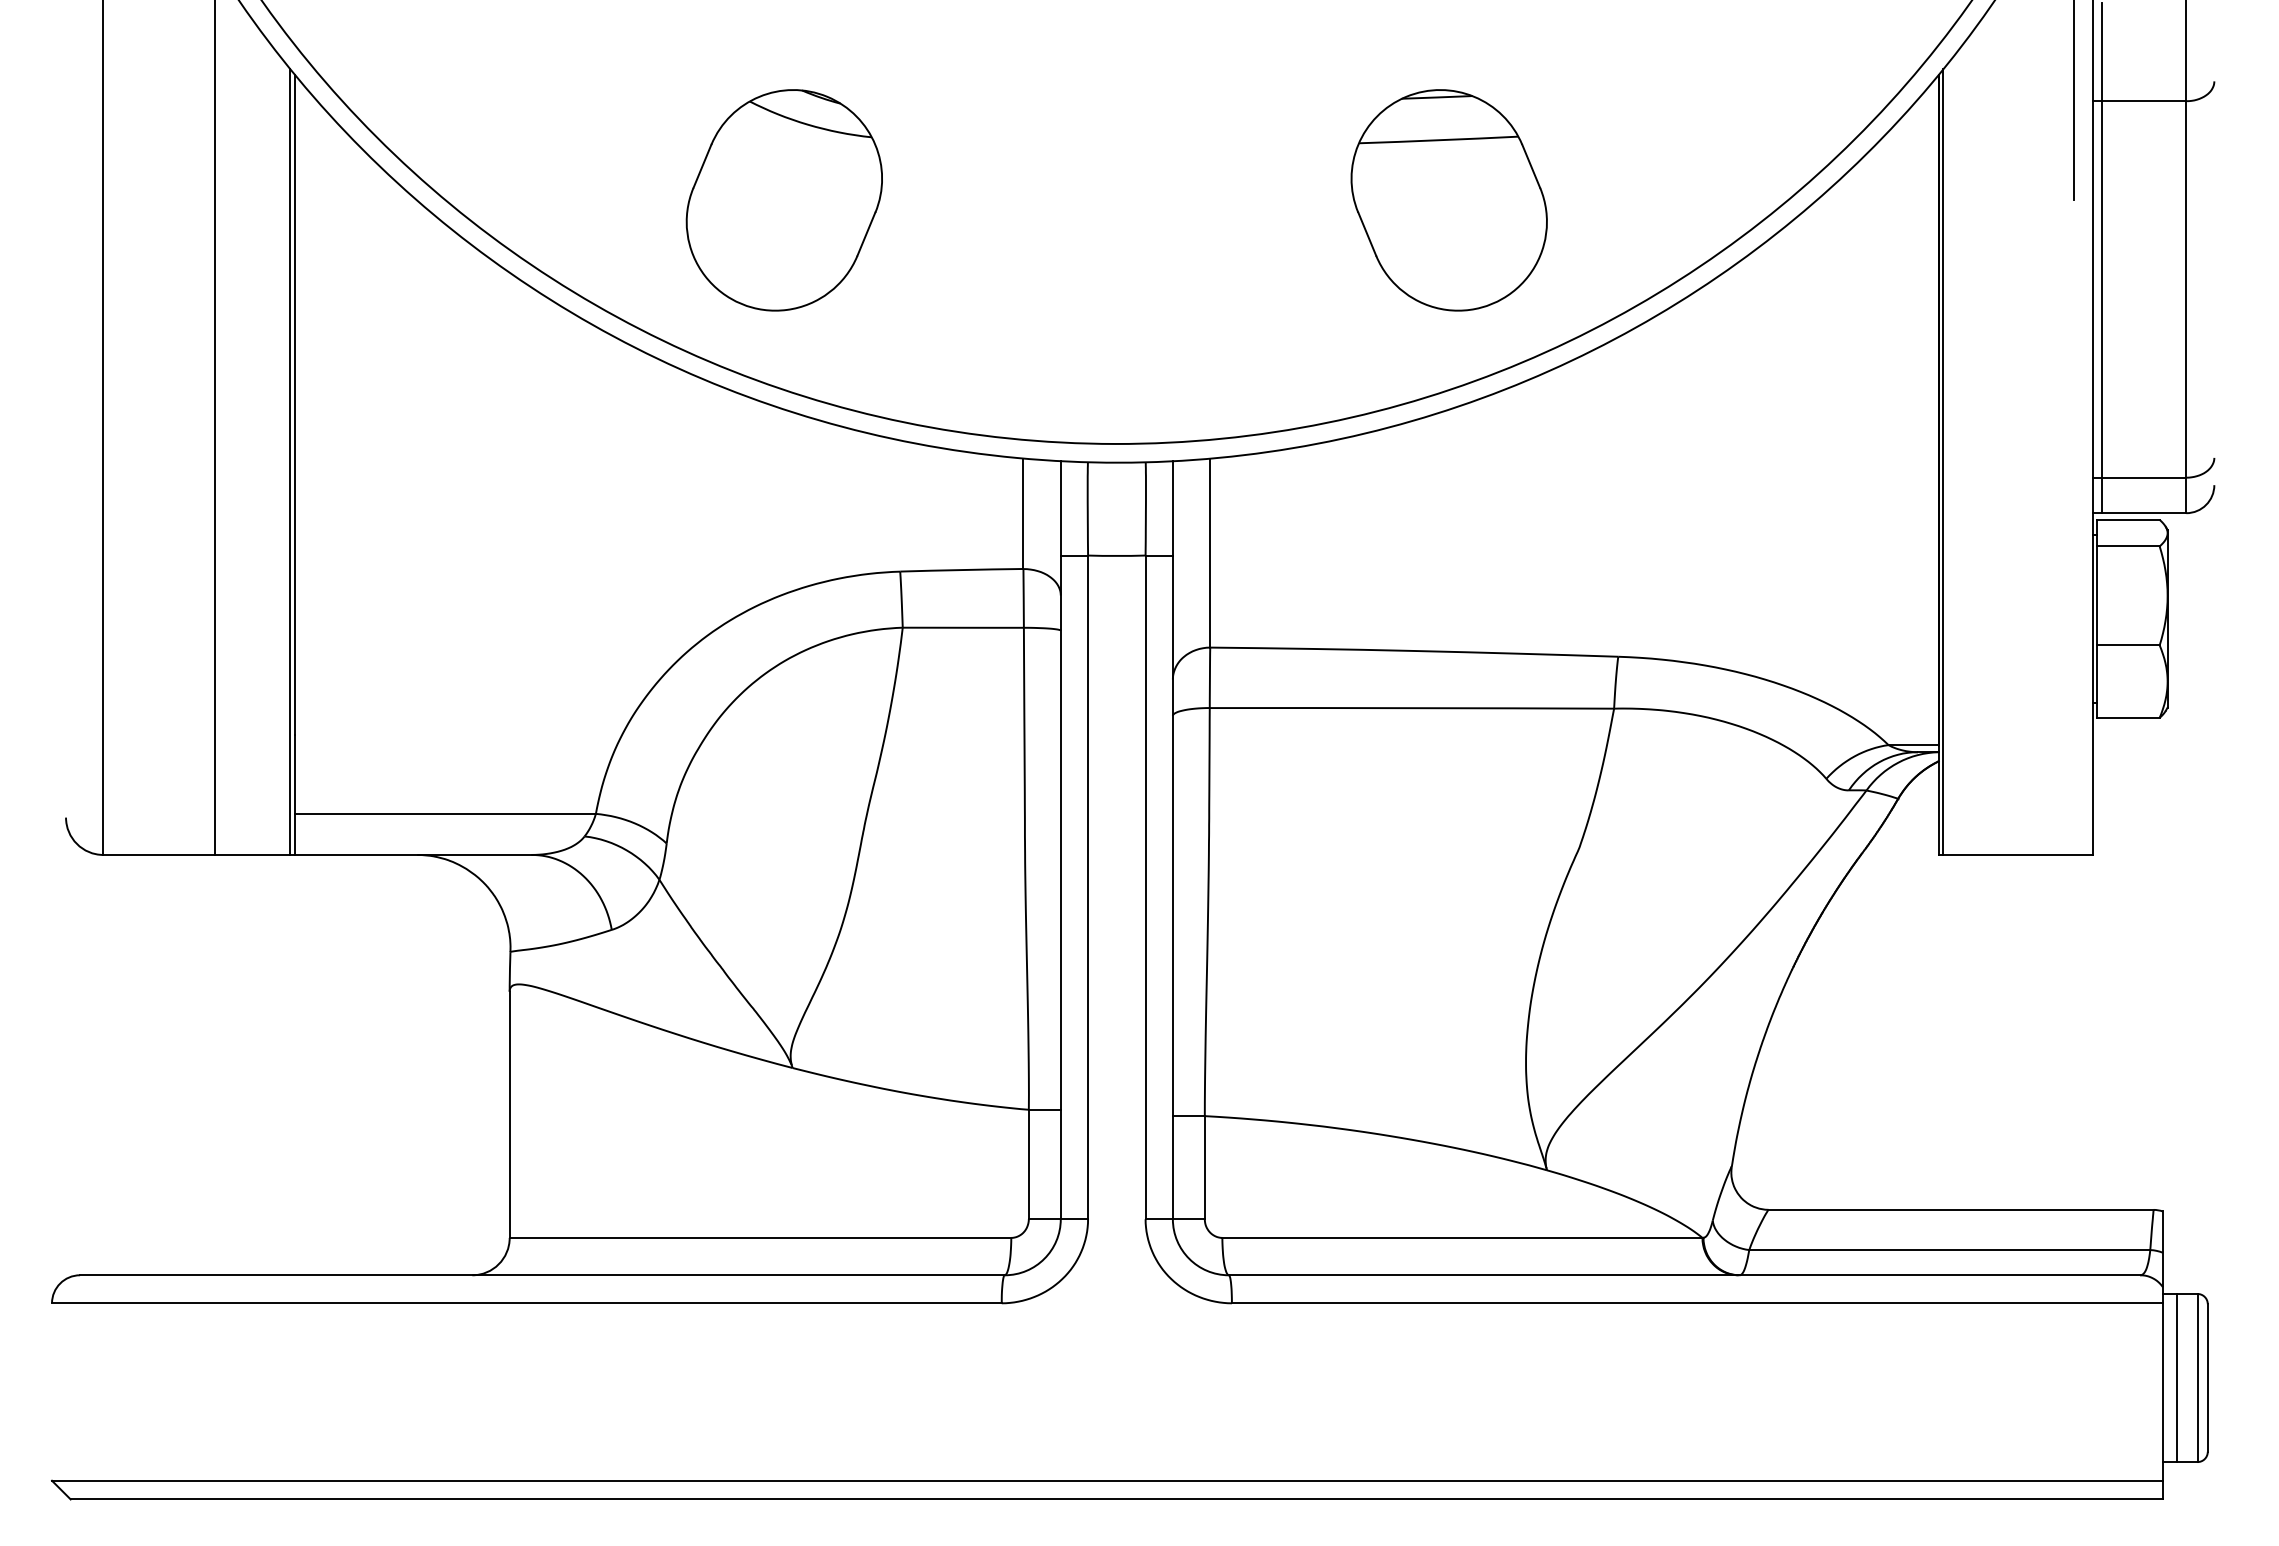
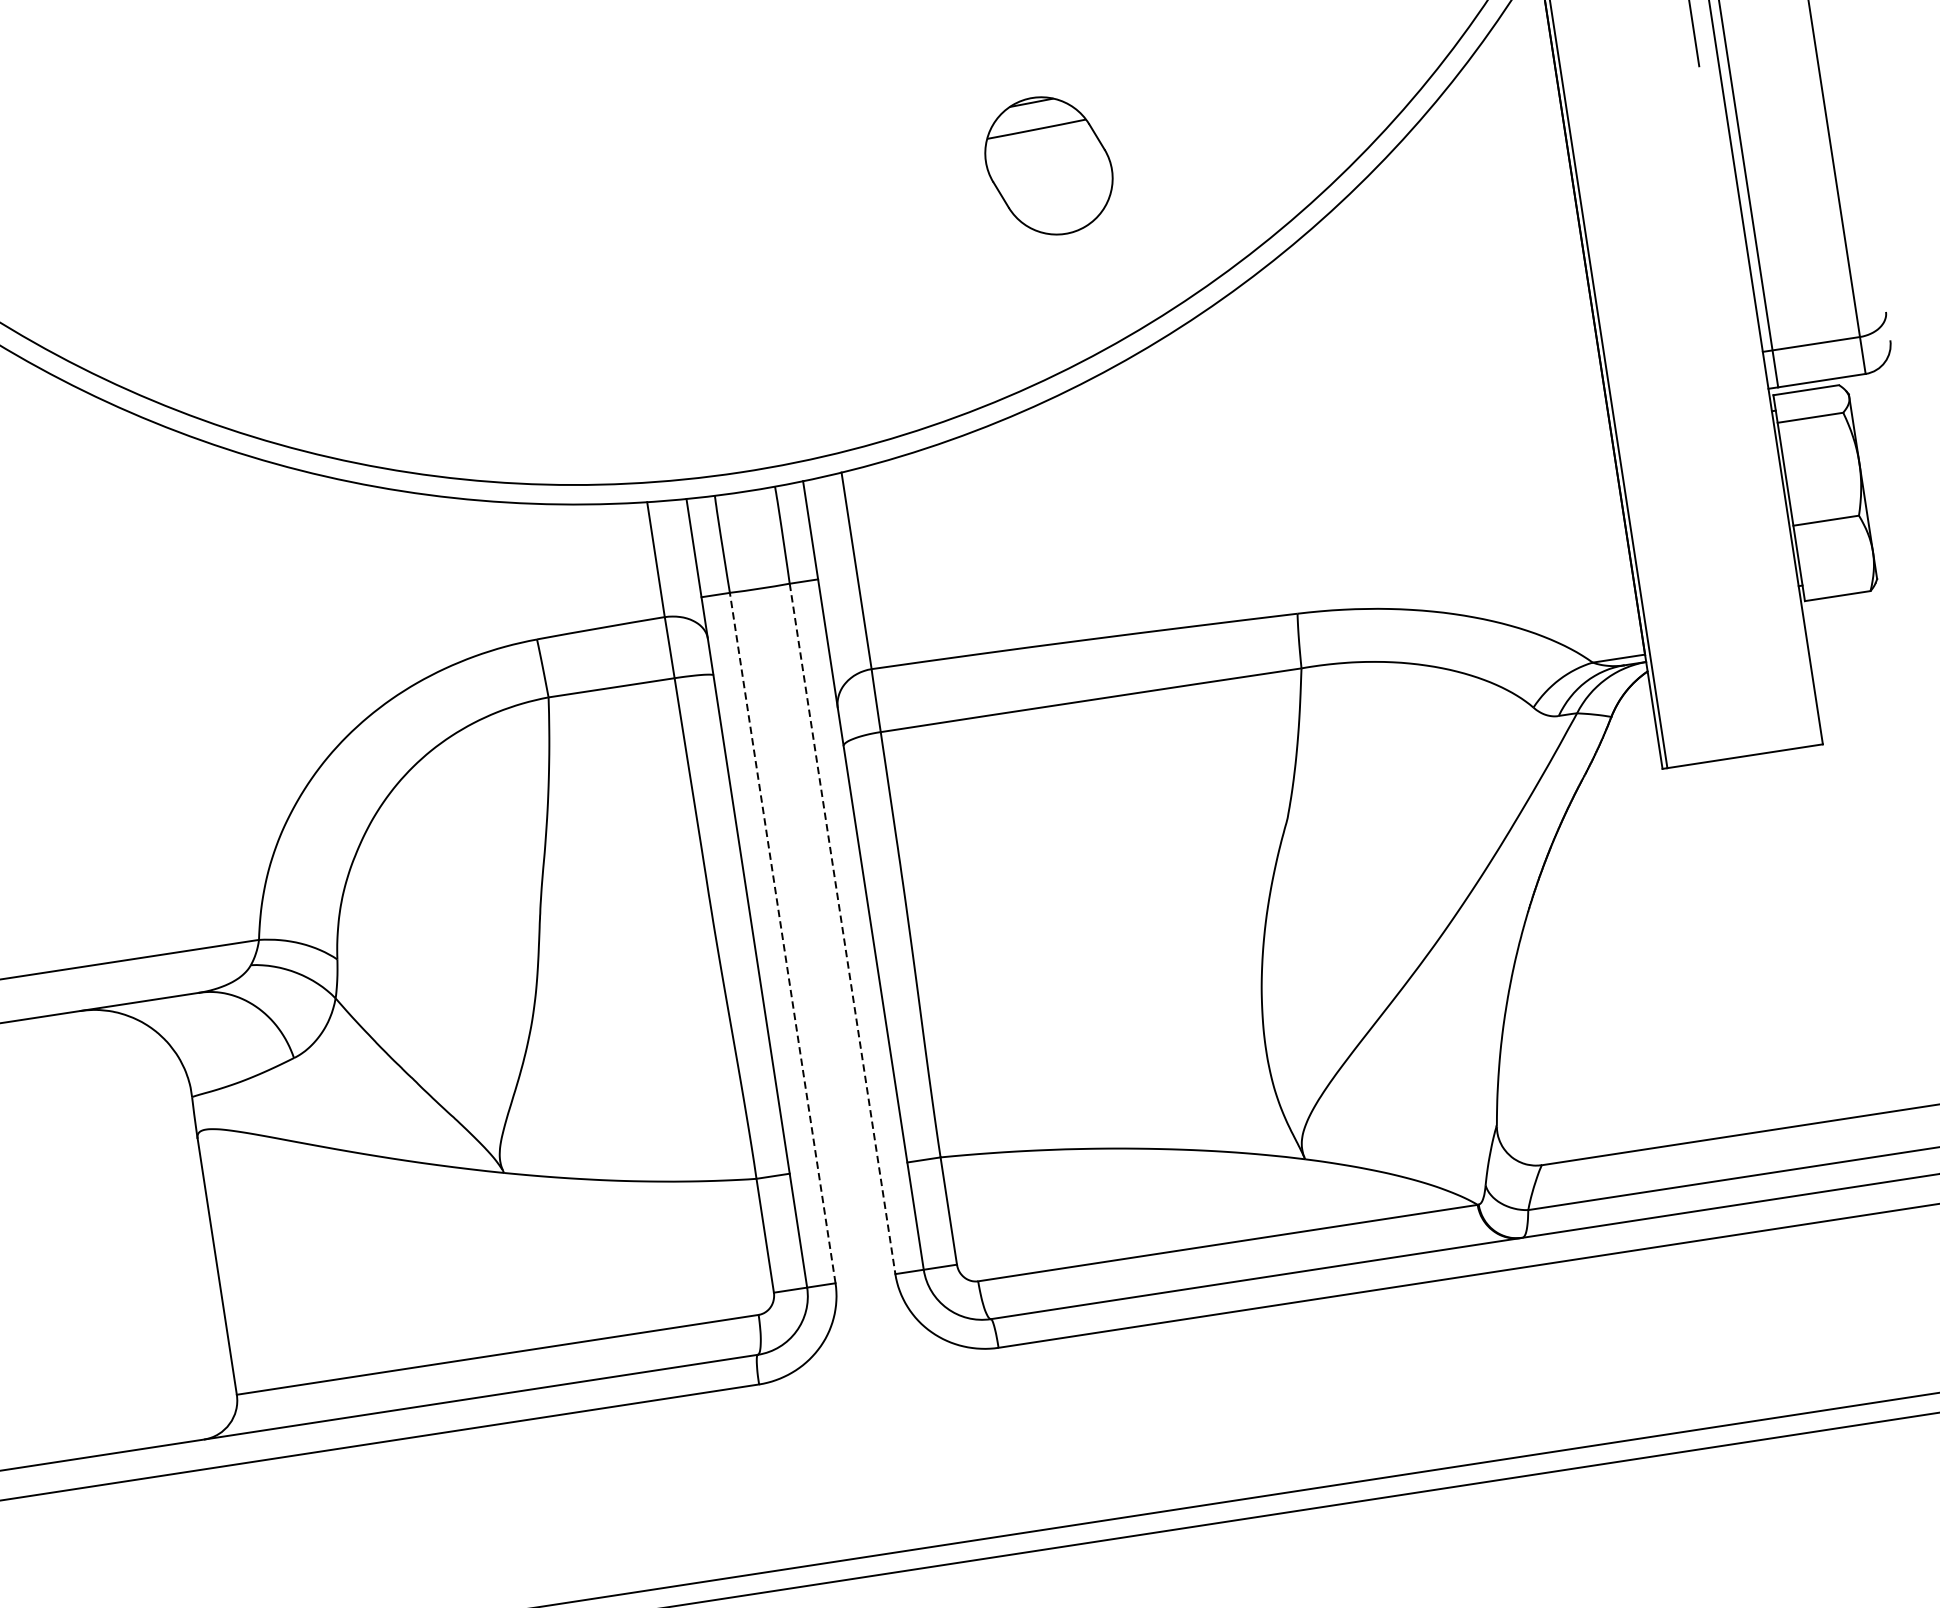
part: (783, 200) -> (356, 271), removed
part: (1448, 200) -> (1048, 166), size x0.6
line: (1088, 887) -> (783, 938), solid -> dashed
line: (1145, 887) -> (842, 929), solid -> dashed

